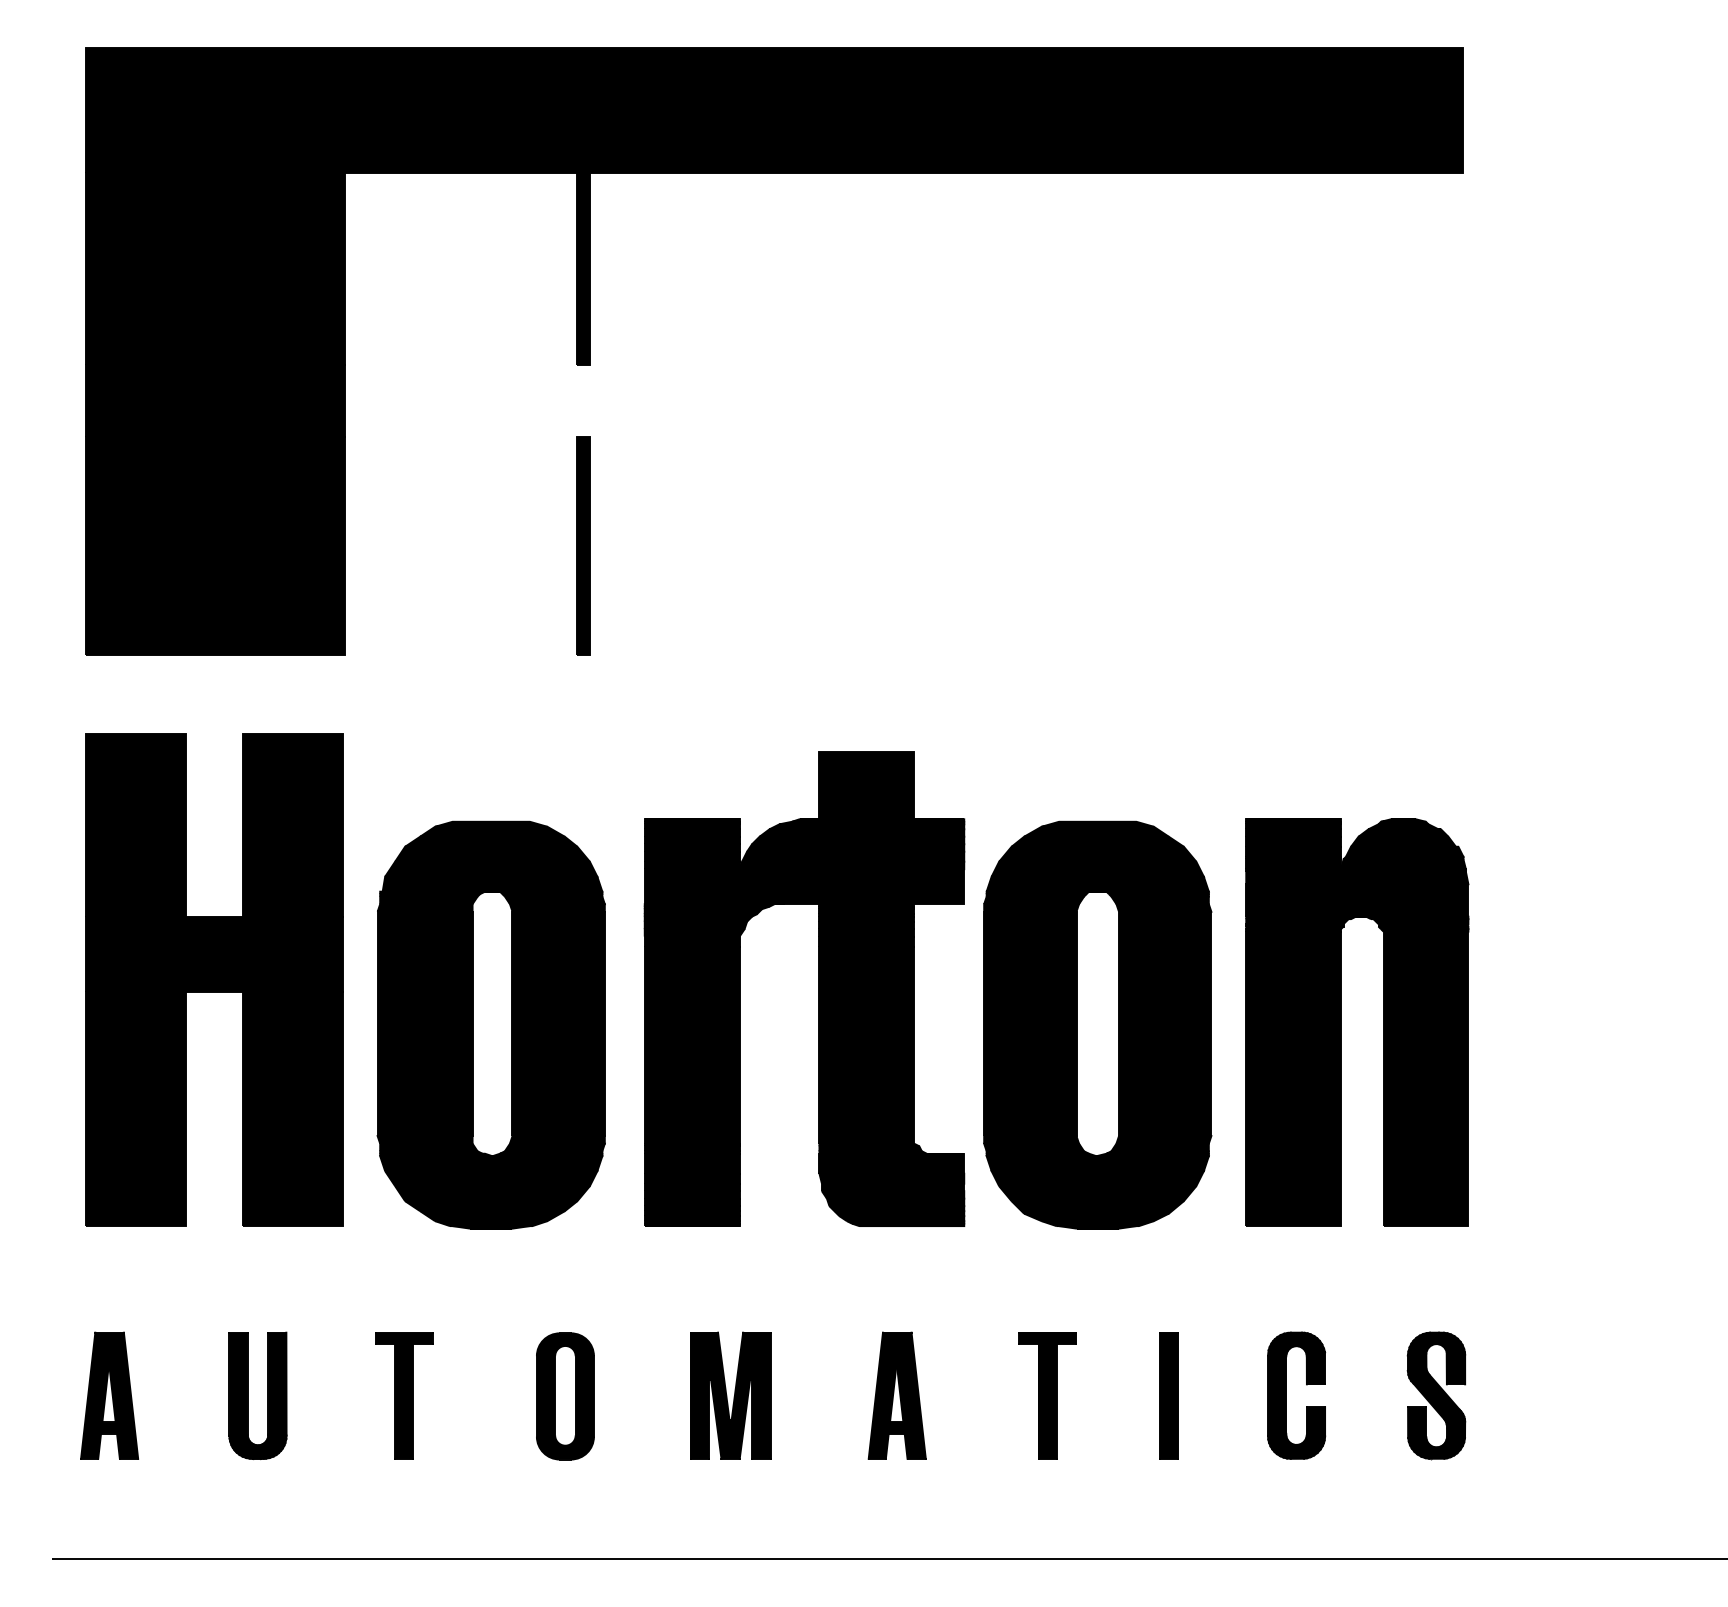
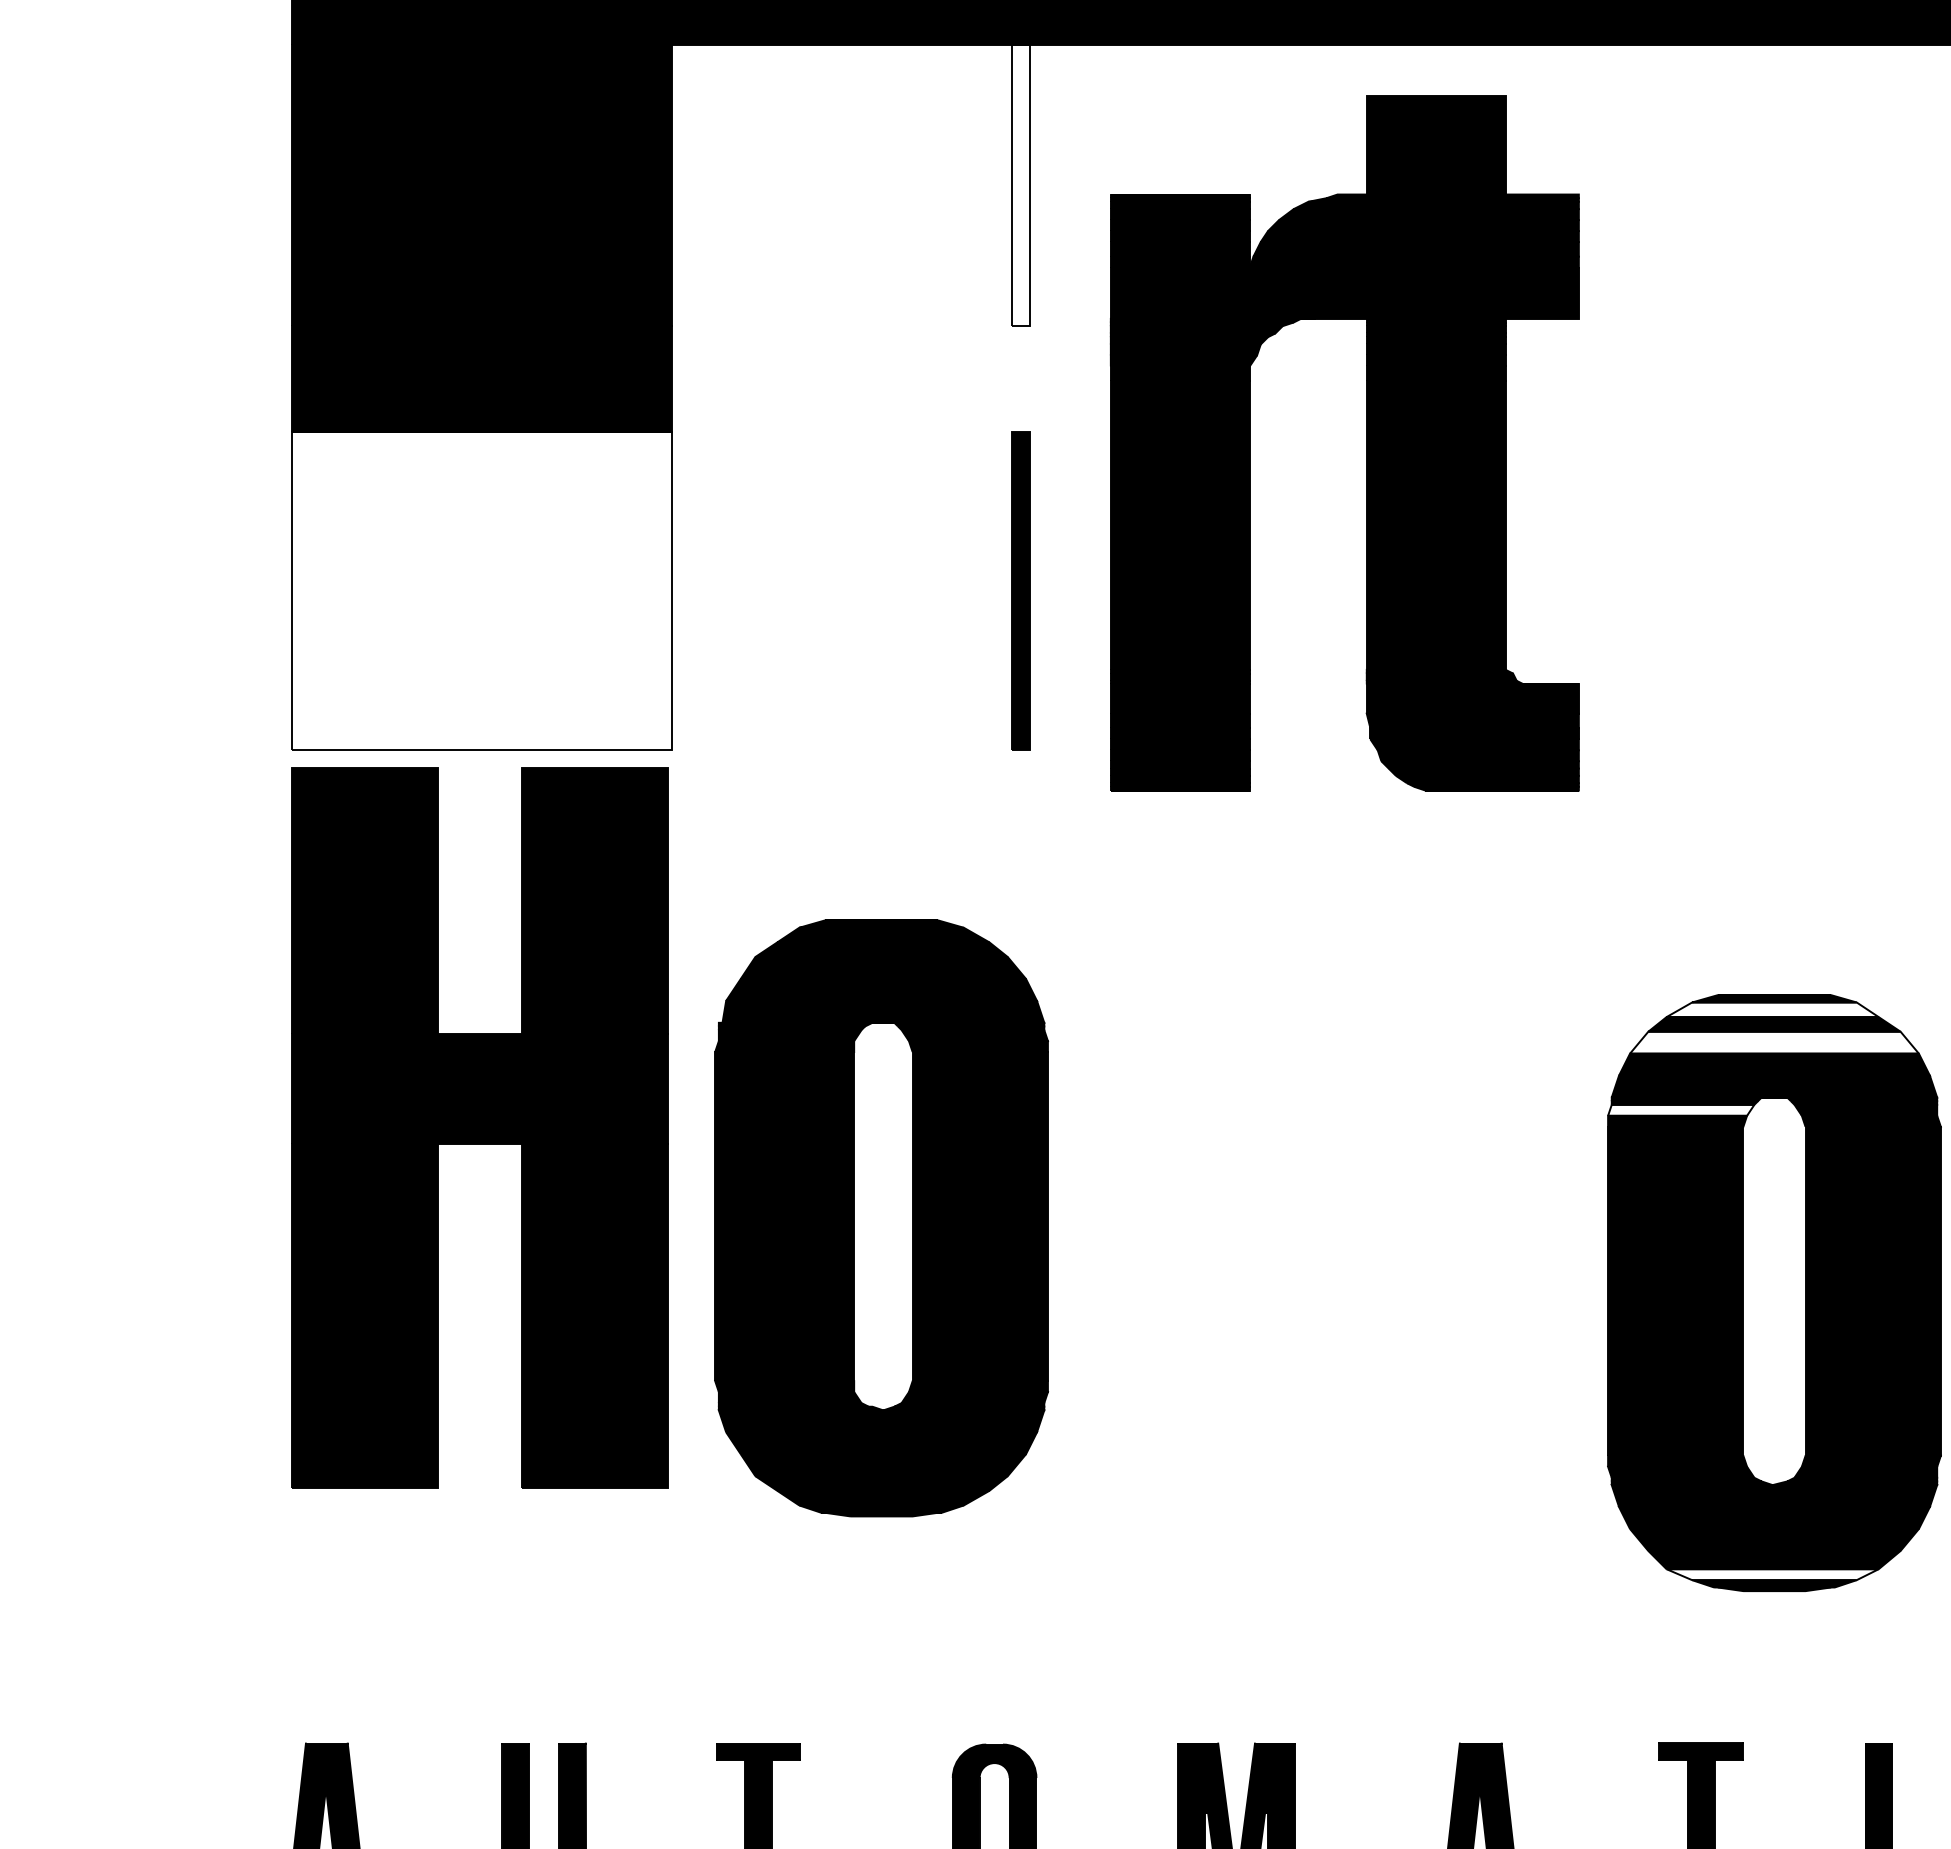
fill: (583, 268) -> (1021, 184), removed
fill: (215, 545) -> (481, 590), removed
fill: (1096, 831) -> (1772, 1009), removed
fill: (1097, 853) -> (1774, 1041), removed
fill: (1034, 900) -> (1681, 1110), removed
part: (214, 979) -> (480, 1126), moved
part: (818, 988) -> (1365, 442), moved
part: (490, 1024) -> (880, 1217), moved
fill: (1096, 1217) -> (1772, 1574), removed

